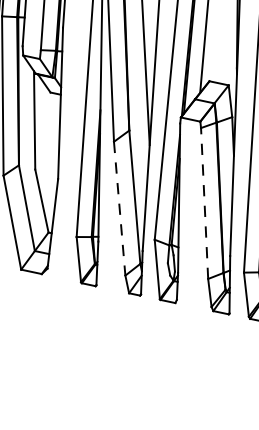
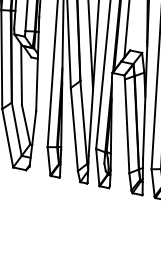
line: (205, 203) -> (127, 126), dashed -> solid
line: (119, 208) -> (74, 129), dashed -> solid

